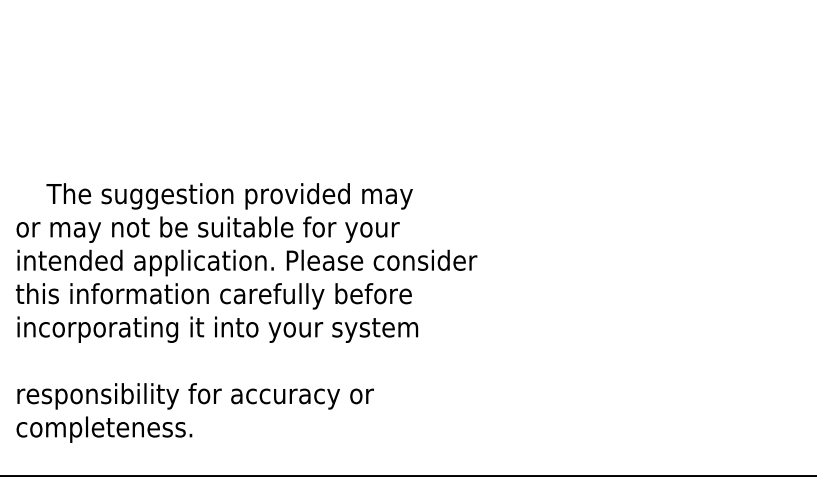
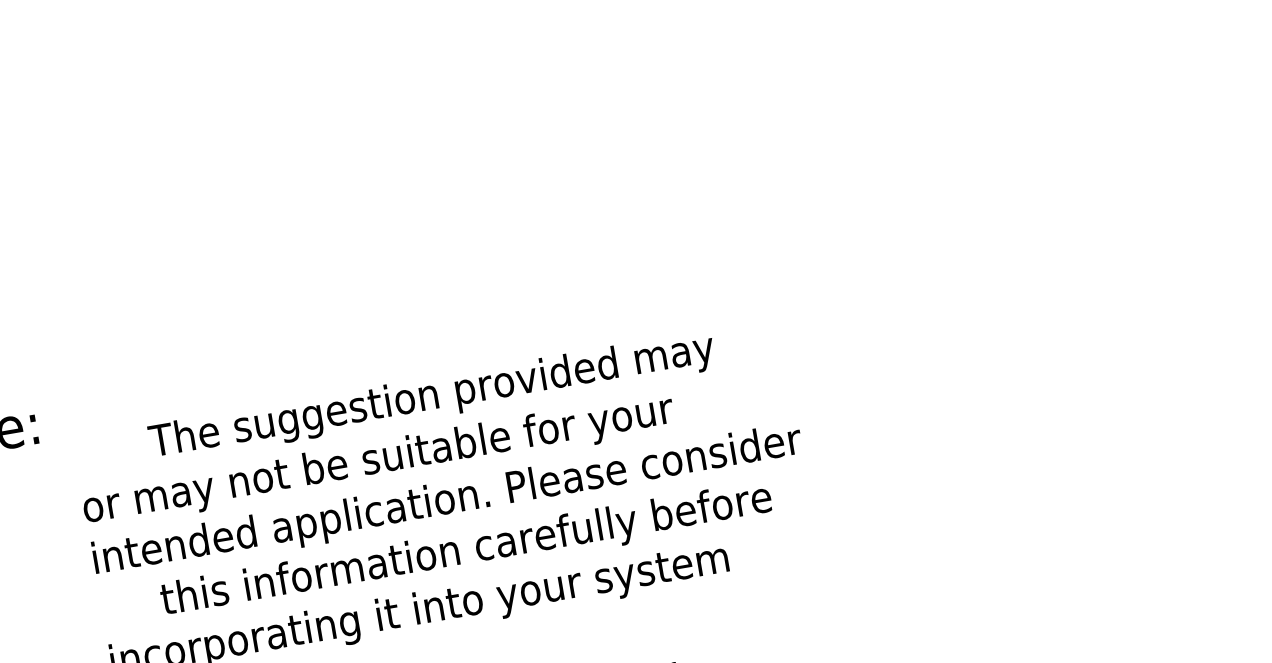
text: (229, 196) -> (431, 397), moved
text: (213, 296) -> (466, 551), moved

